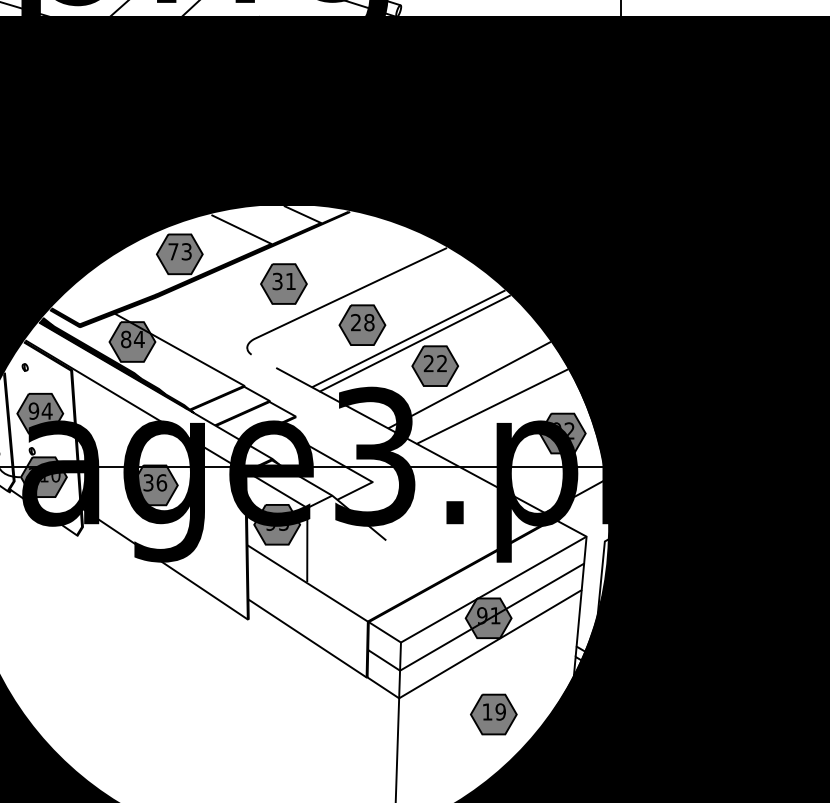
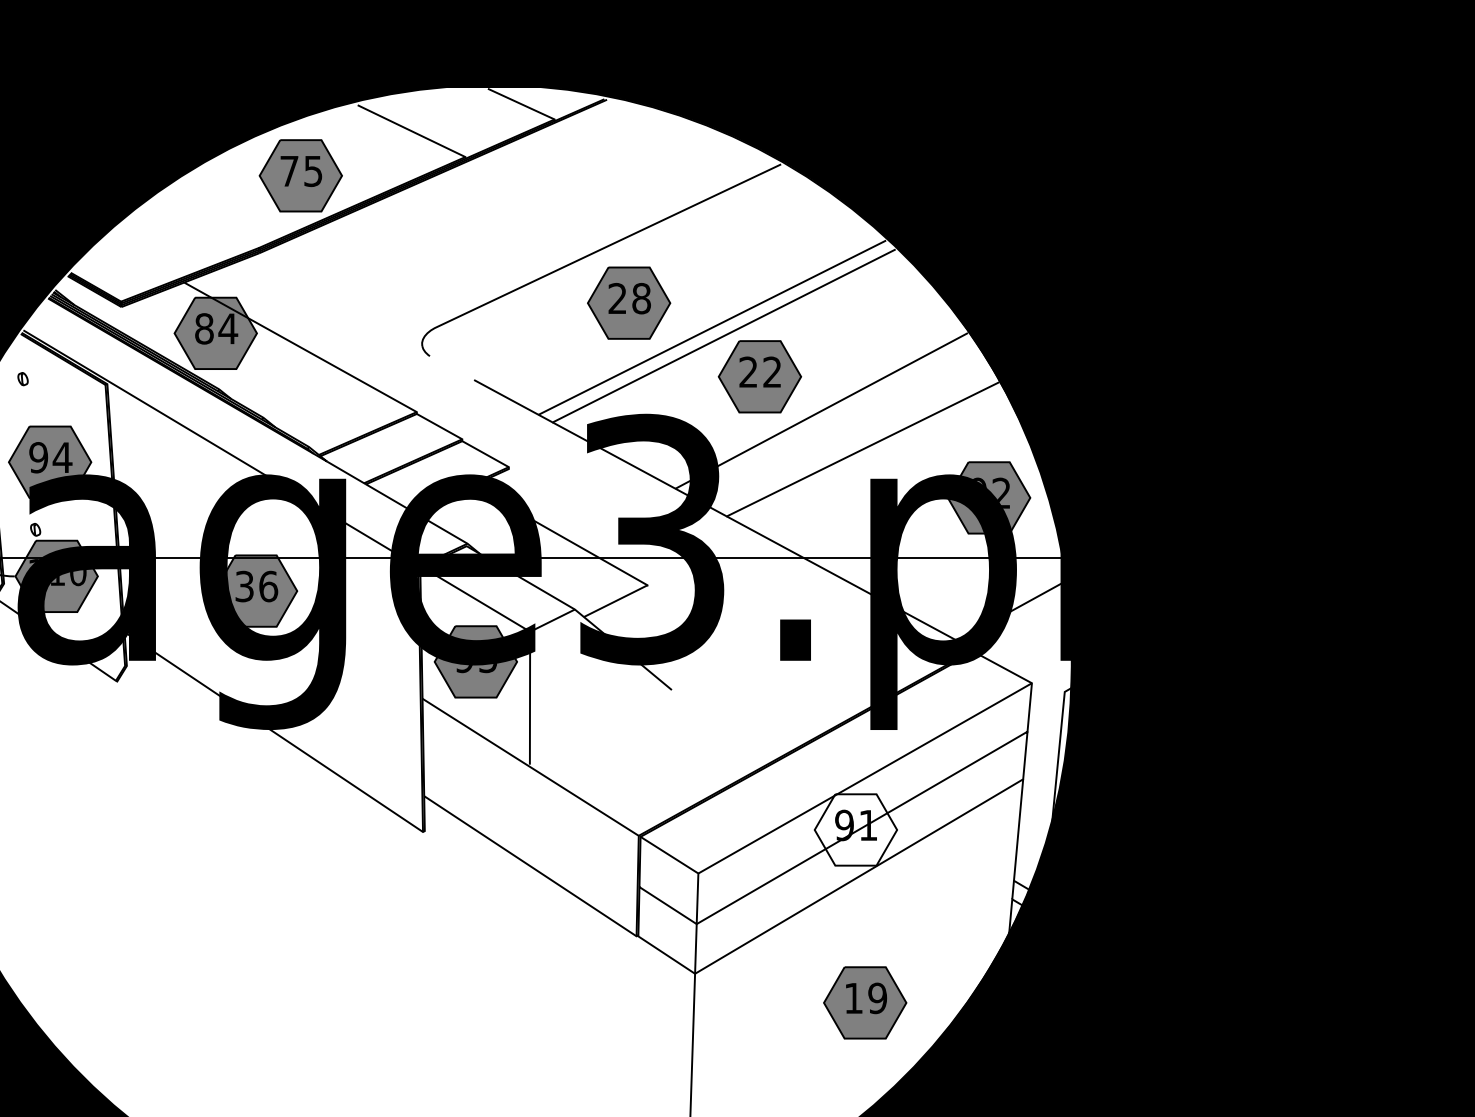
text: (186, 250) -> (312, 168), 73 -> 75
part: (283, 283) -> (487, 228), removed
fill: (488, 618) -> (855, 830), removed

